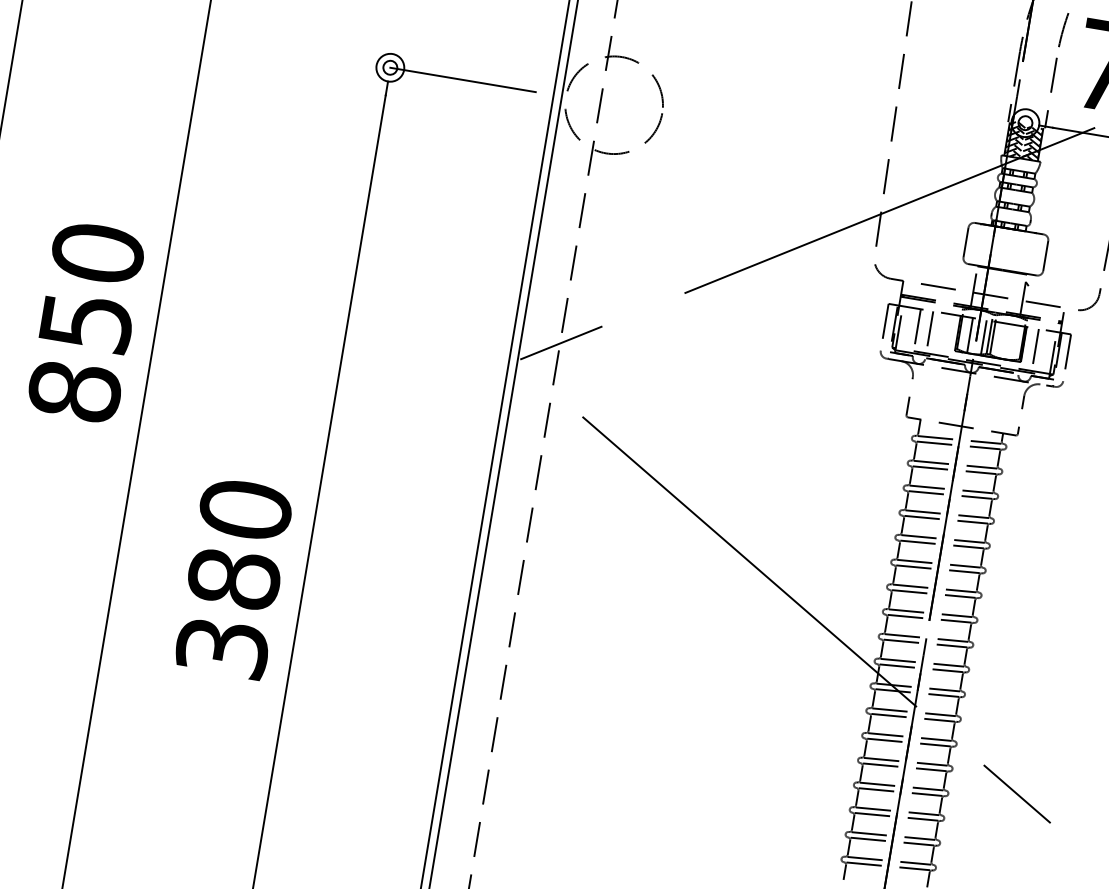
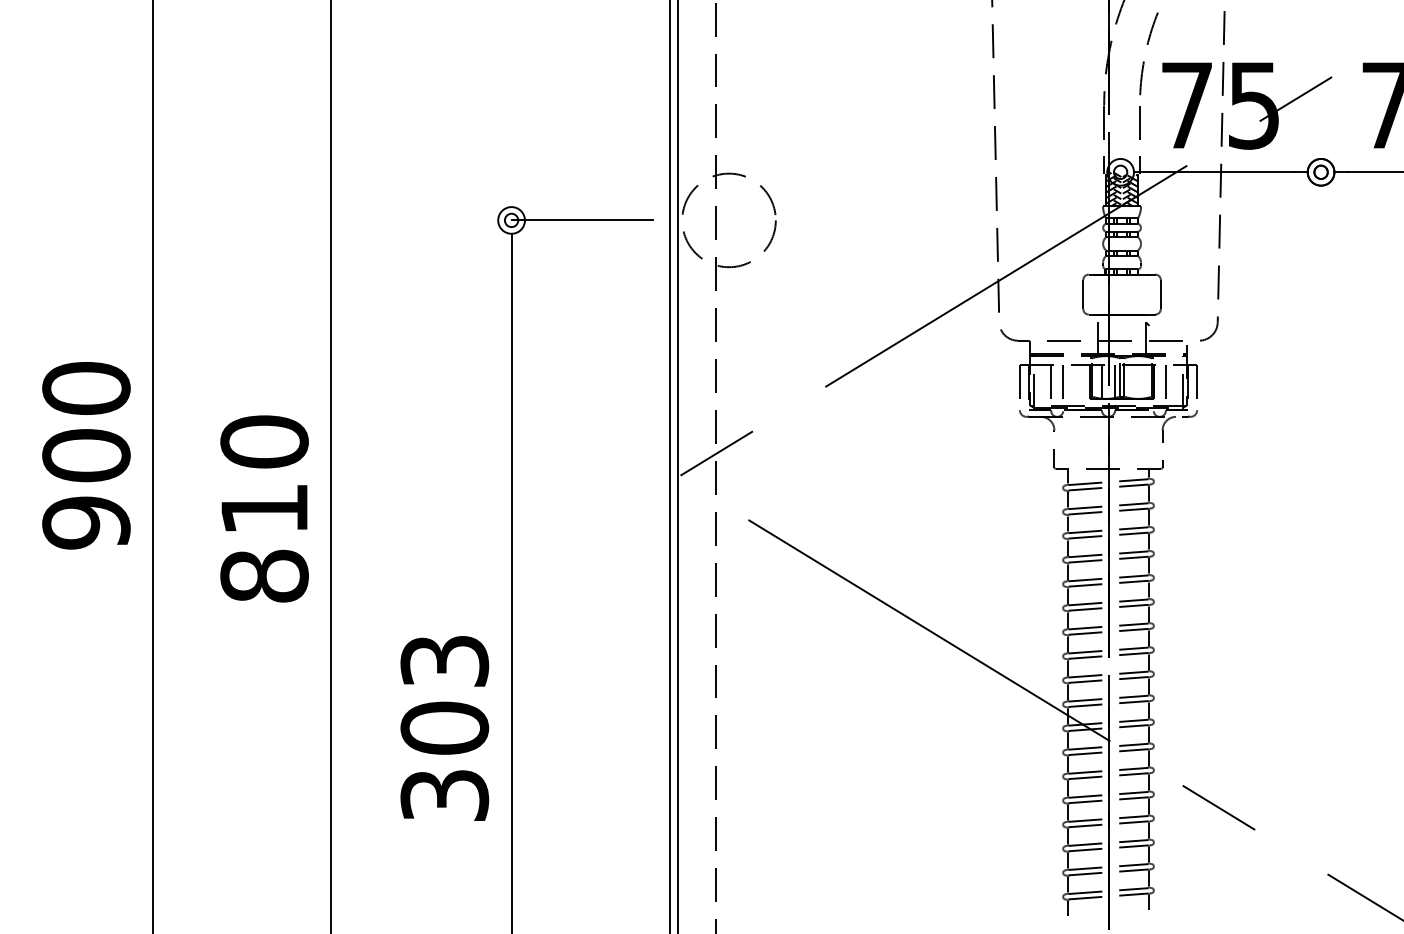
text: (86, 322) -> (264, 509), 850 -> 810
text: (239, 544) -> (444, 694), 380 -> 303

